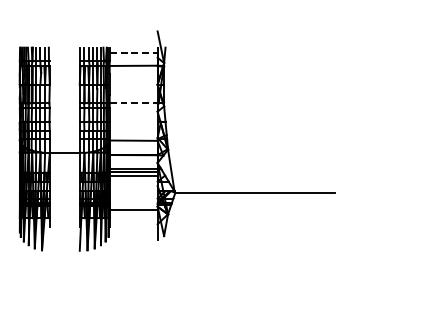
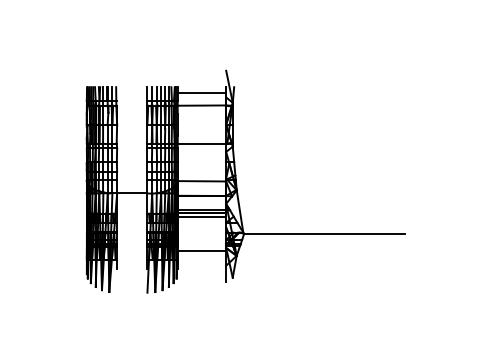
line: (134, 52) -> (202, 92), dashed -> solid
line: (134, 103) -> (202, 143), dashed -> solid

